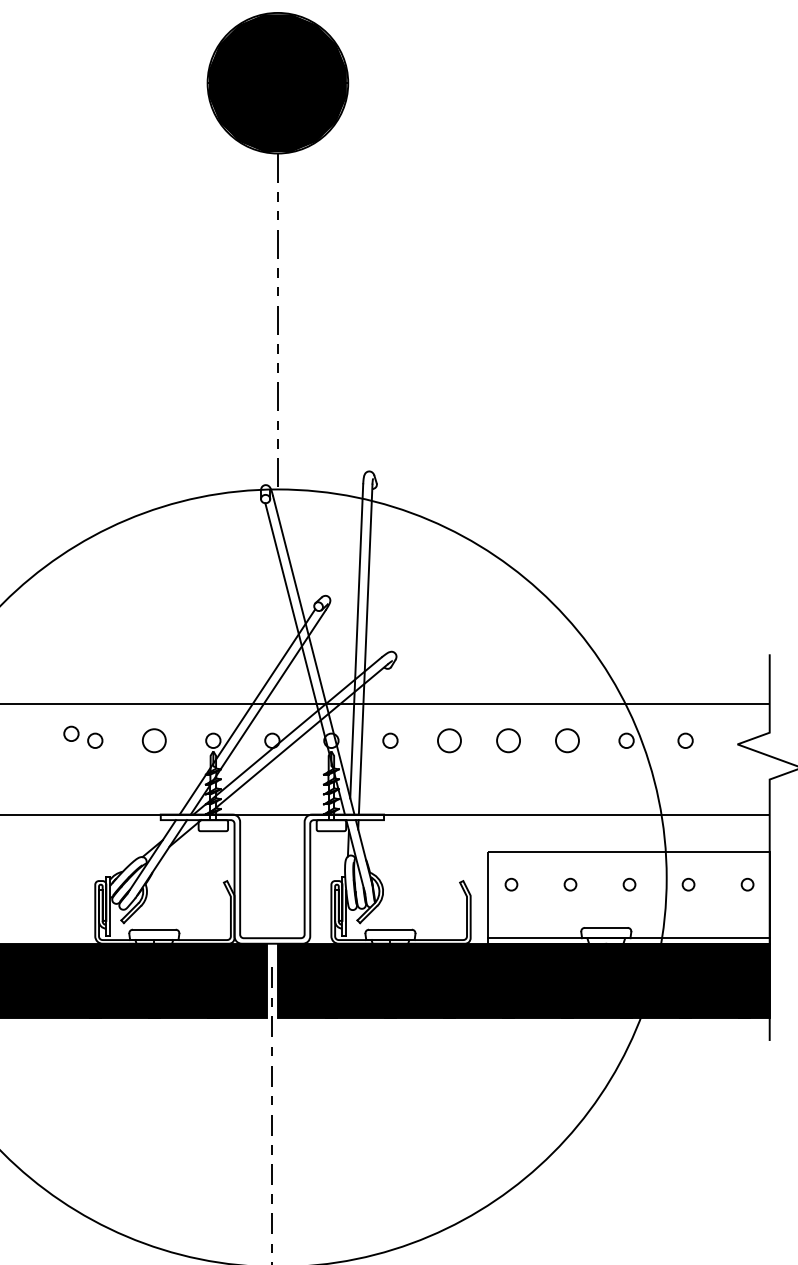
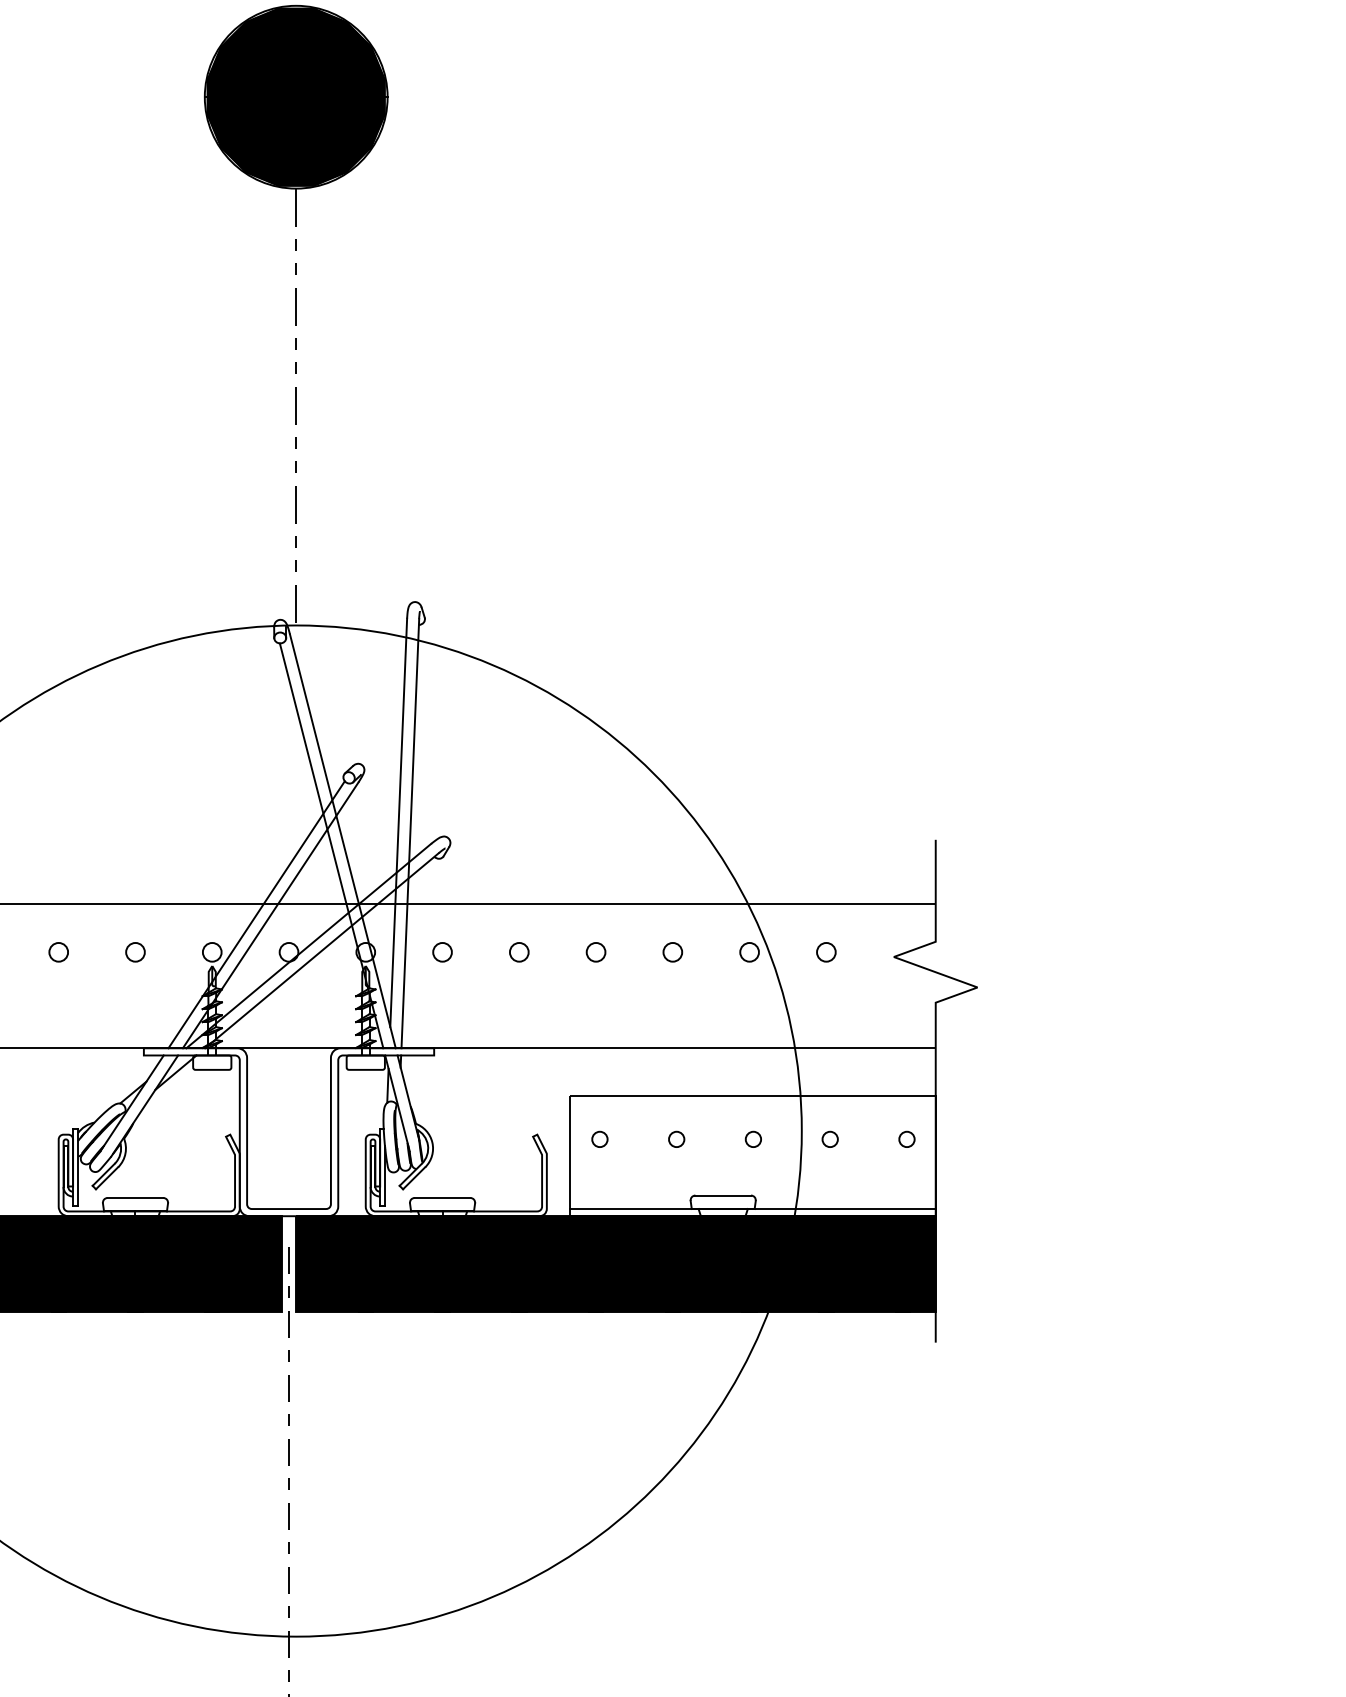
circle: (71, 734) -> (27, 943), removed
circle: (154, 740) -> (135, 952), size x0.62
circle: (448, 740) -> (518, 951), size x0.62
circle: (508, 740) -> (595, 952), size x0.62
circle: (567, 740) -> (672, 952), size x0.62

